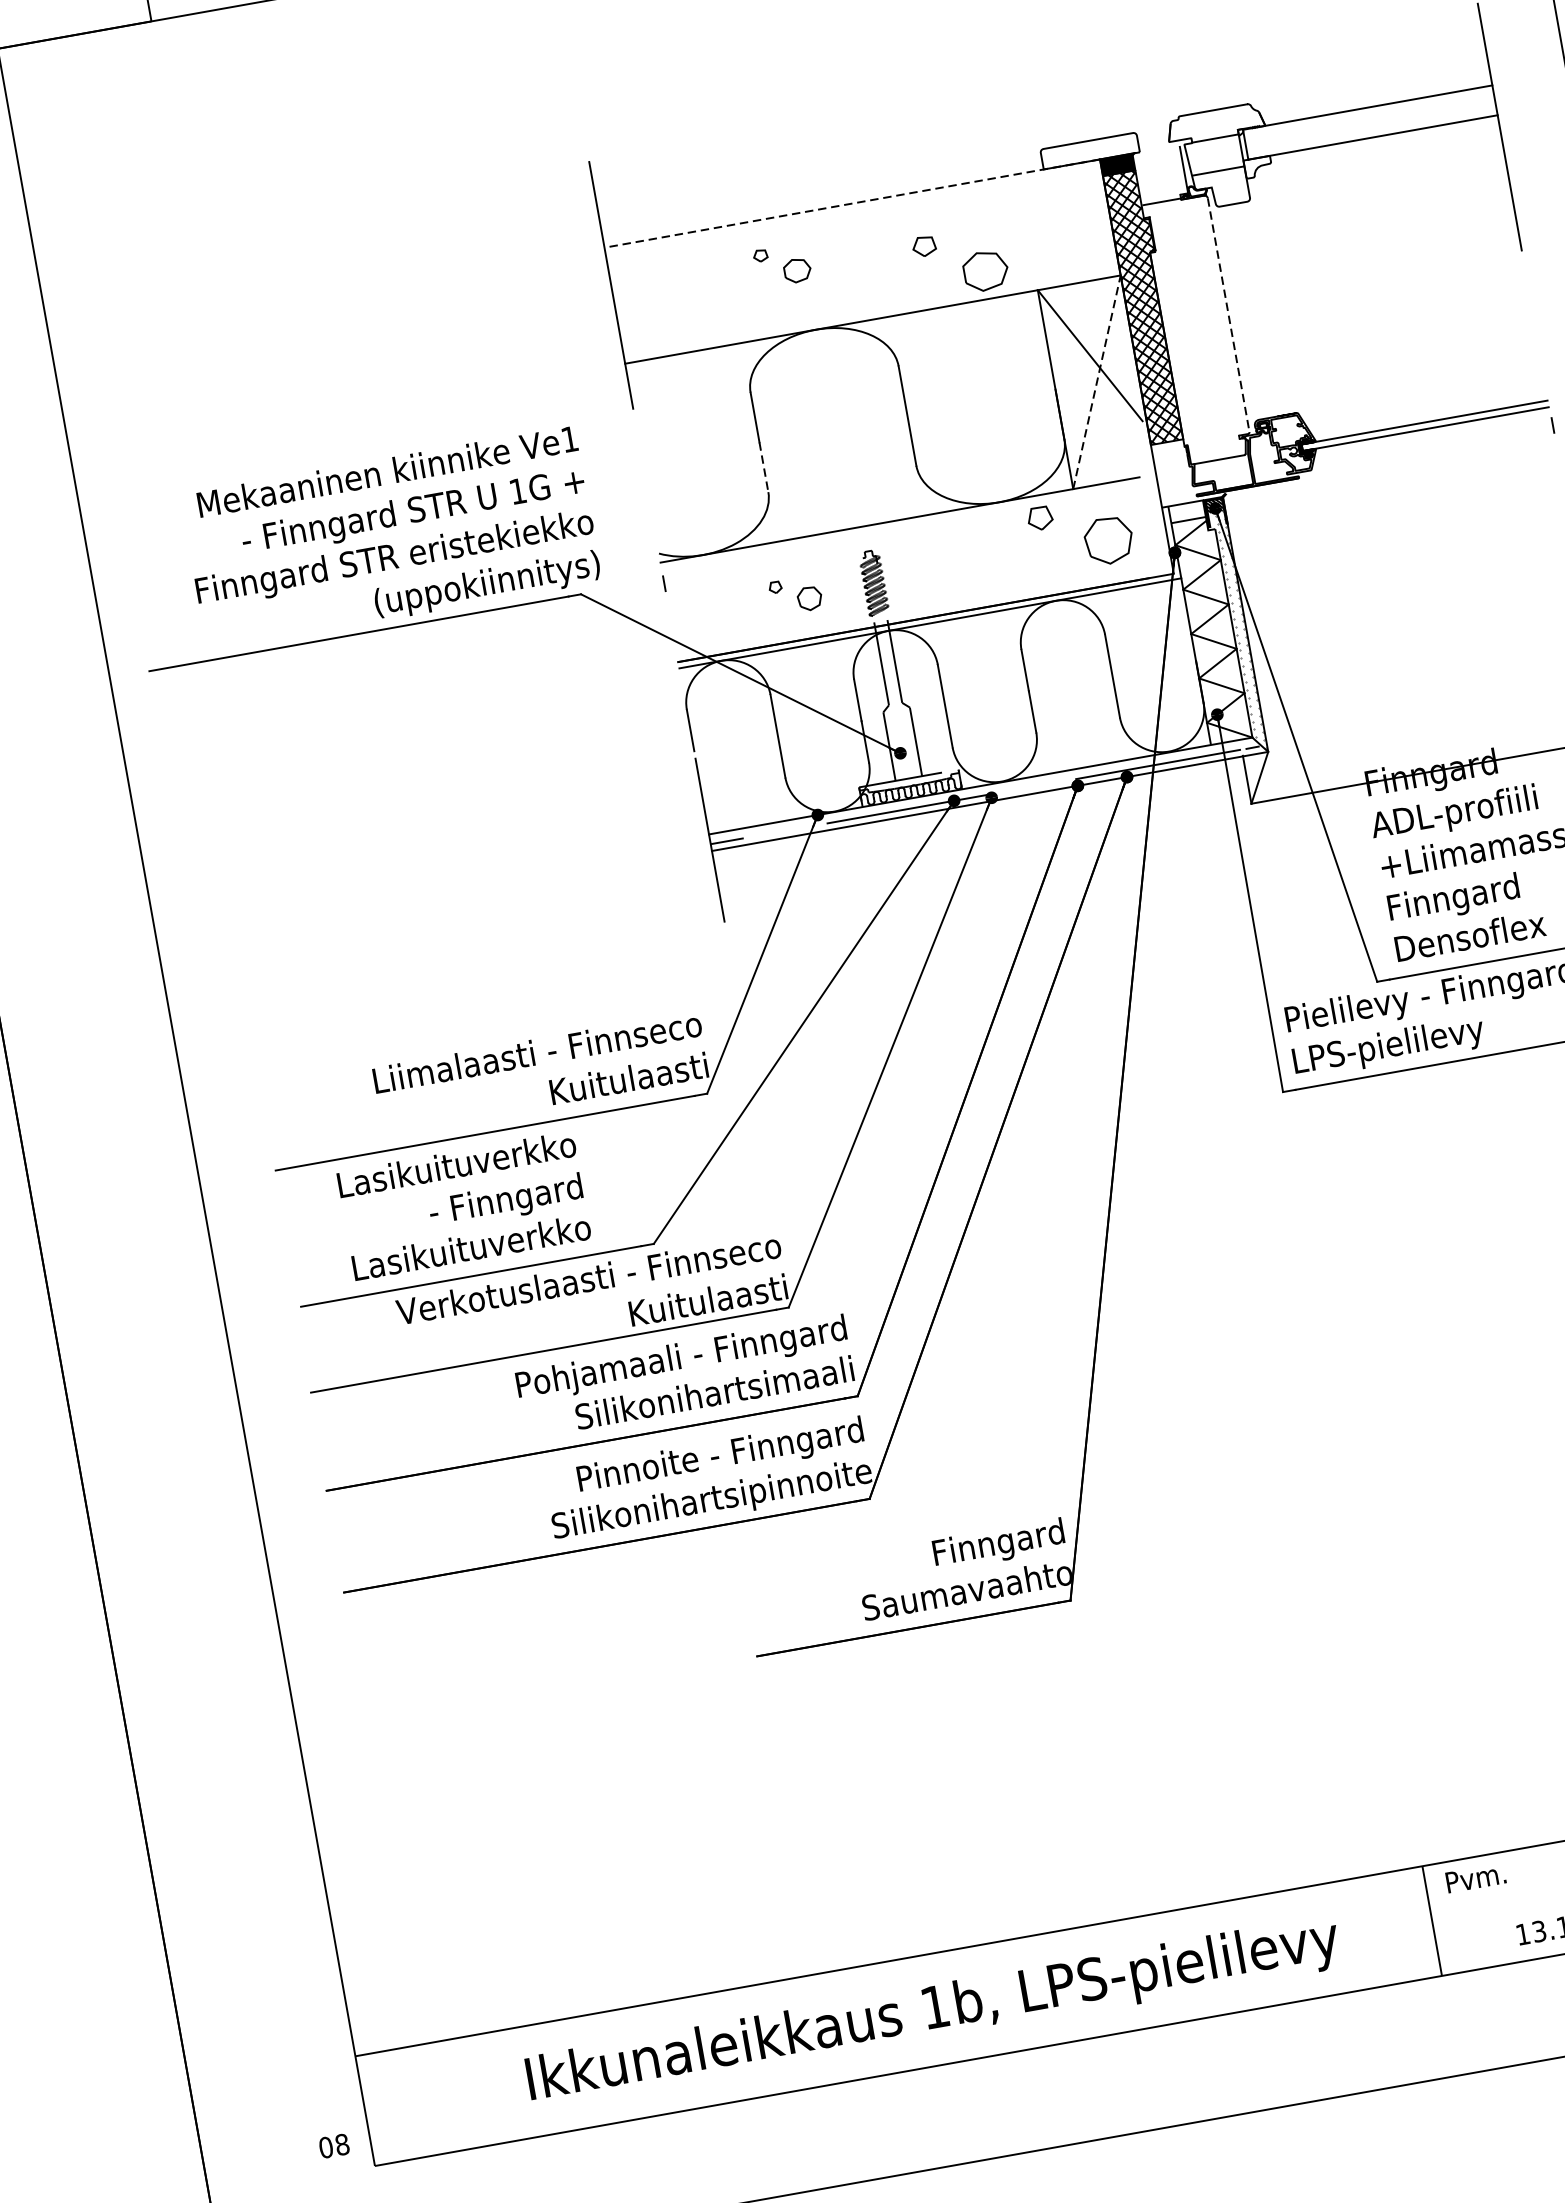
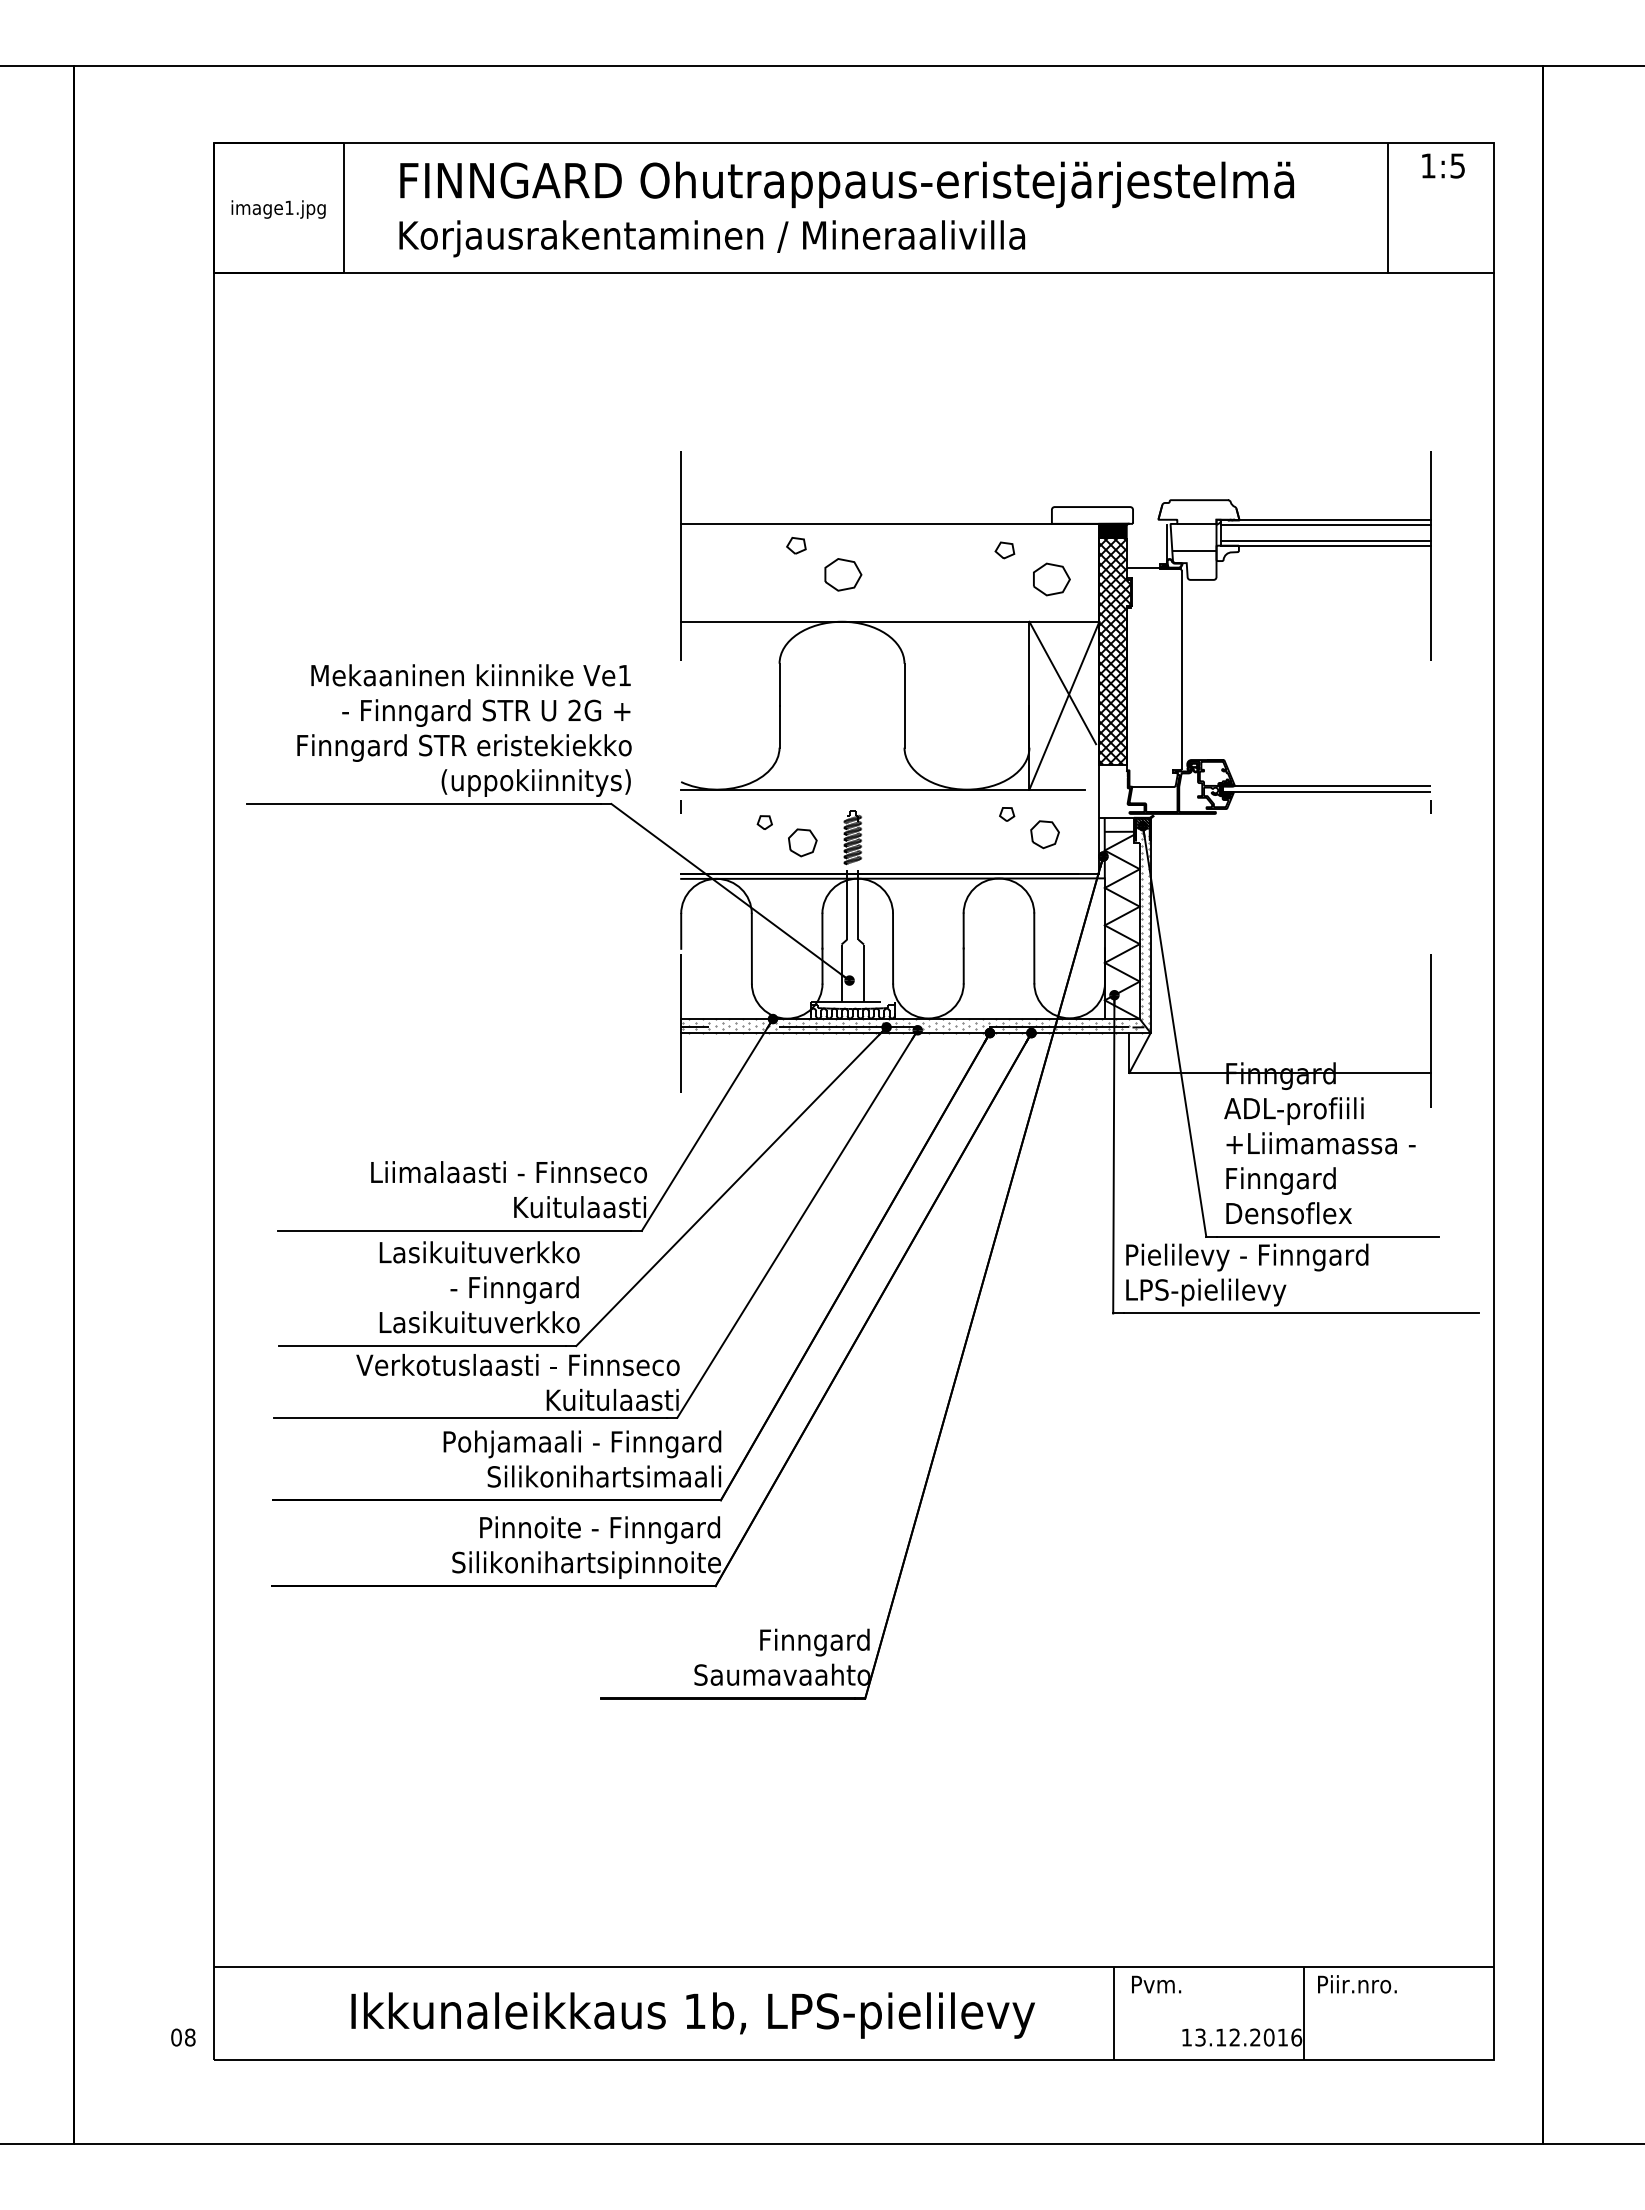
line: (1368, 112) -> (1325, 524), added
line: (1371, 132) -> (1325, 541), added
line: (851, 203) -> (889, 523), dashed -> solid
part: (960, 262) -> (1032, 568), moved
part: (782, 265) -> (824, 564), size x1.67
line: (1228, 315) -> (1181, 670), dashed -> solid
line: (1097, 382) -> (1064, 705), dashed -> solid
line: (763, 467) -> (779, 726), dashed -> solid
text: (517, 490) -> (574, 709), 1G -> 2G
part: (1081, 535) -> (1029, 828), size x0.71
part: (795, 595) -> (786, 836), size x1.43
hatch: (984, 793) -> (912, 1025), added
text: (463, 1206) -> (479, 1287), moved

